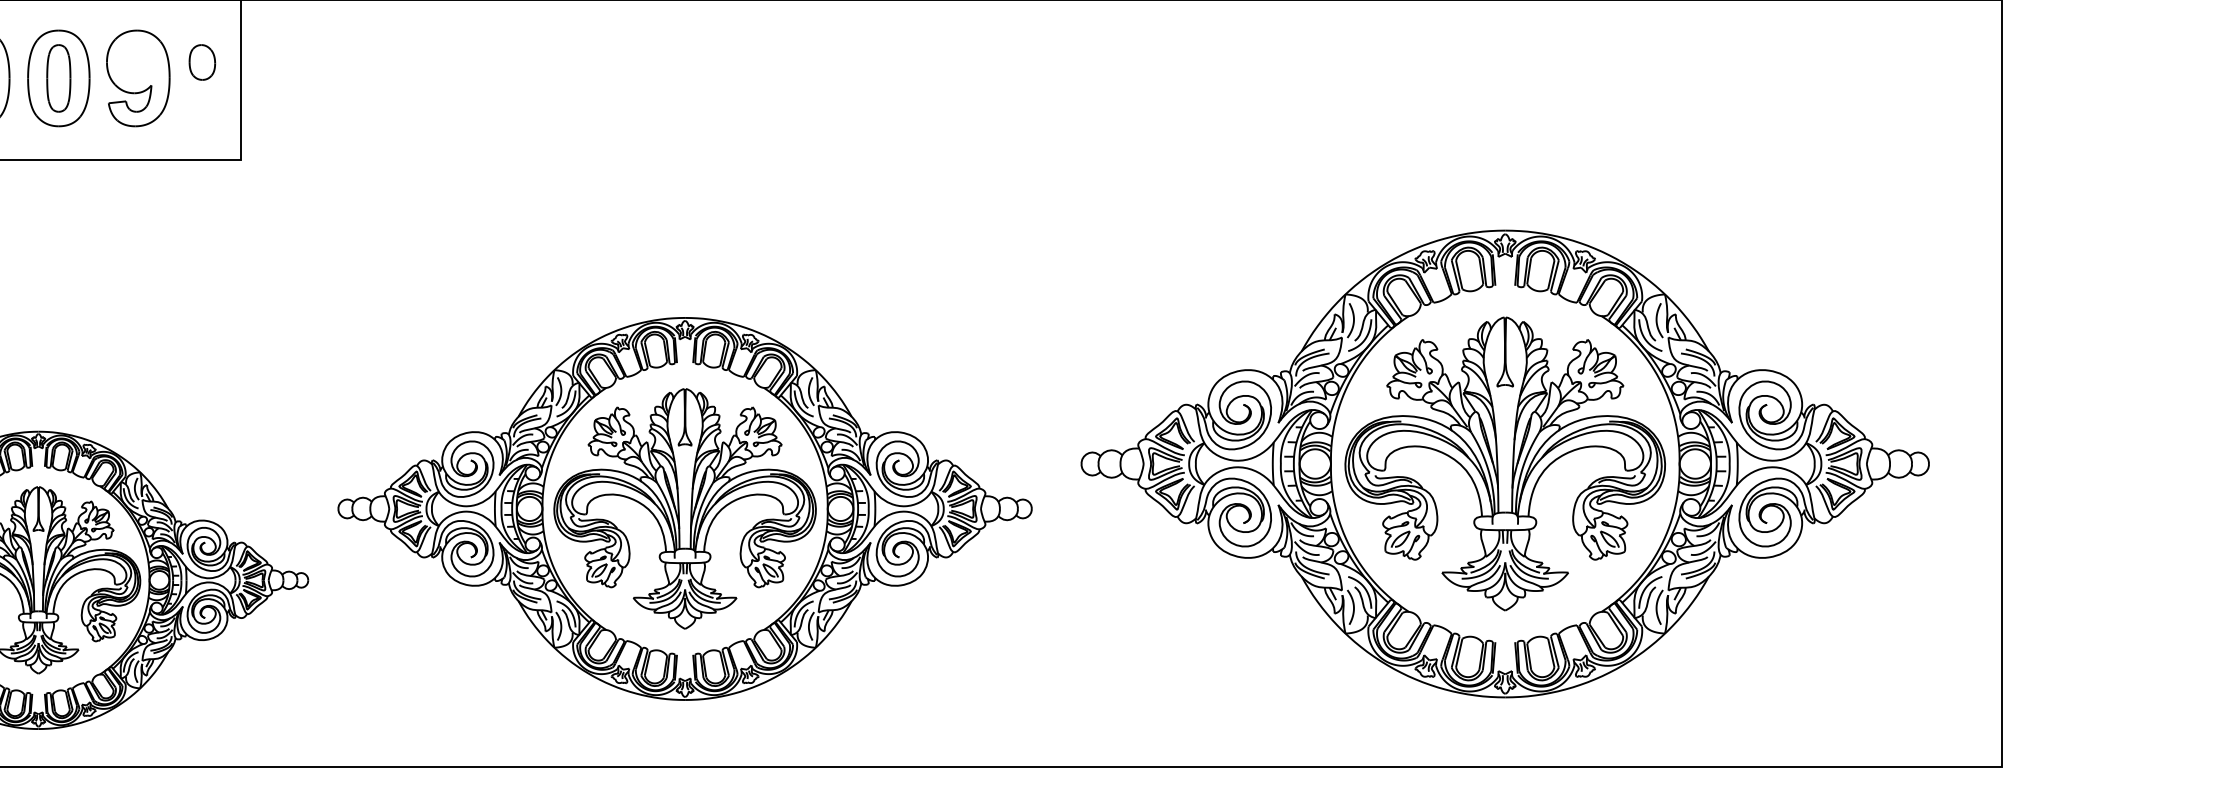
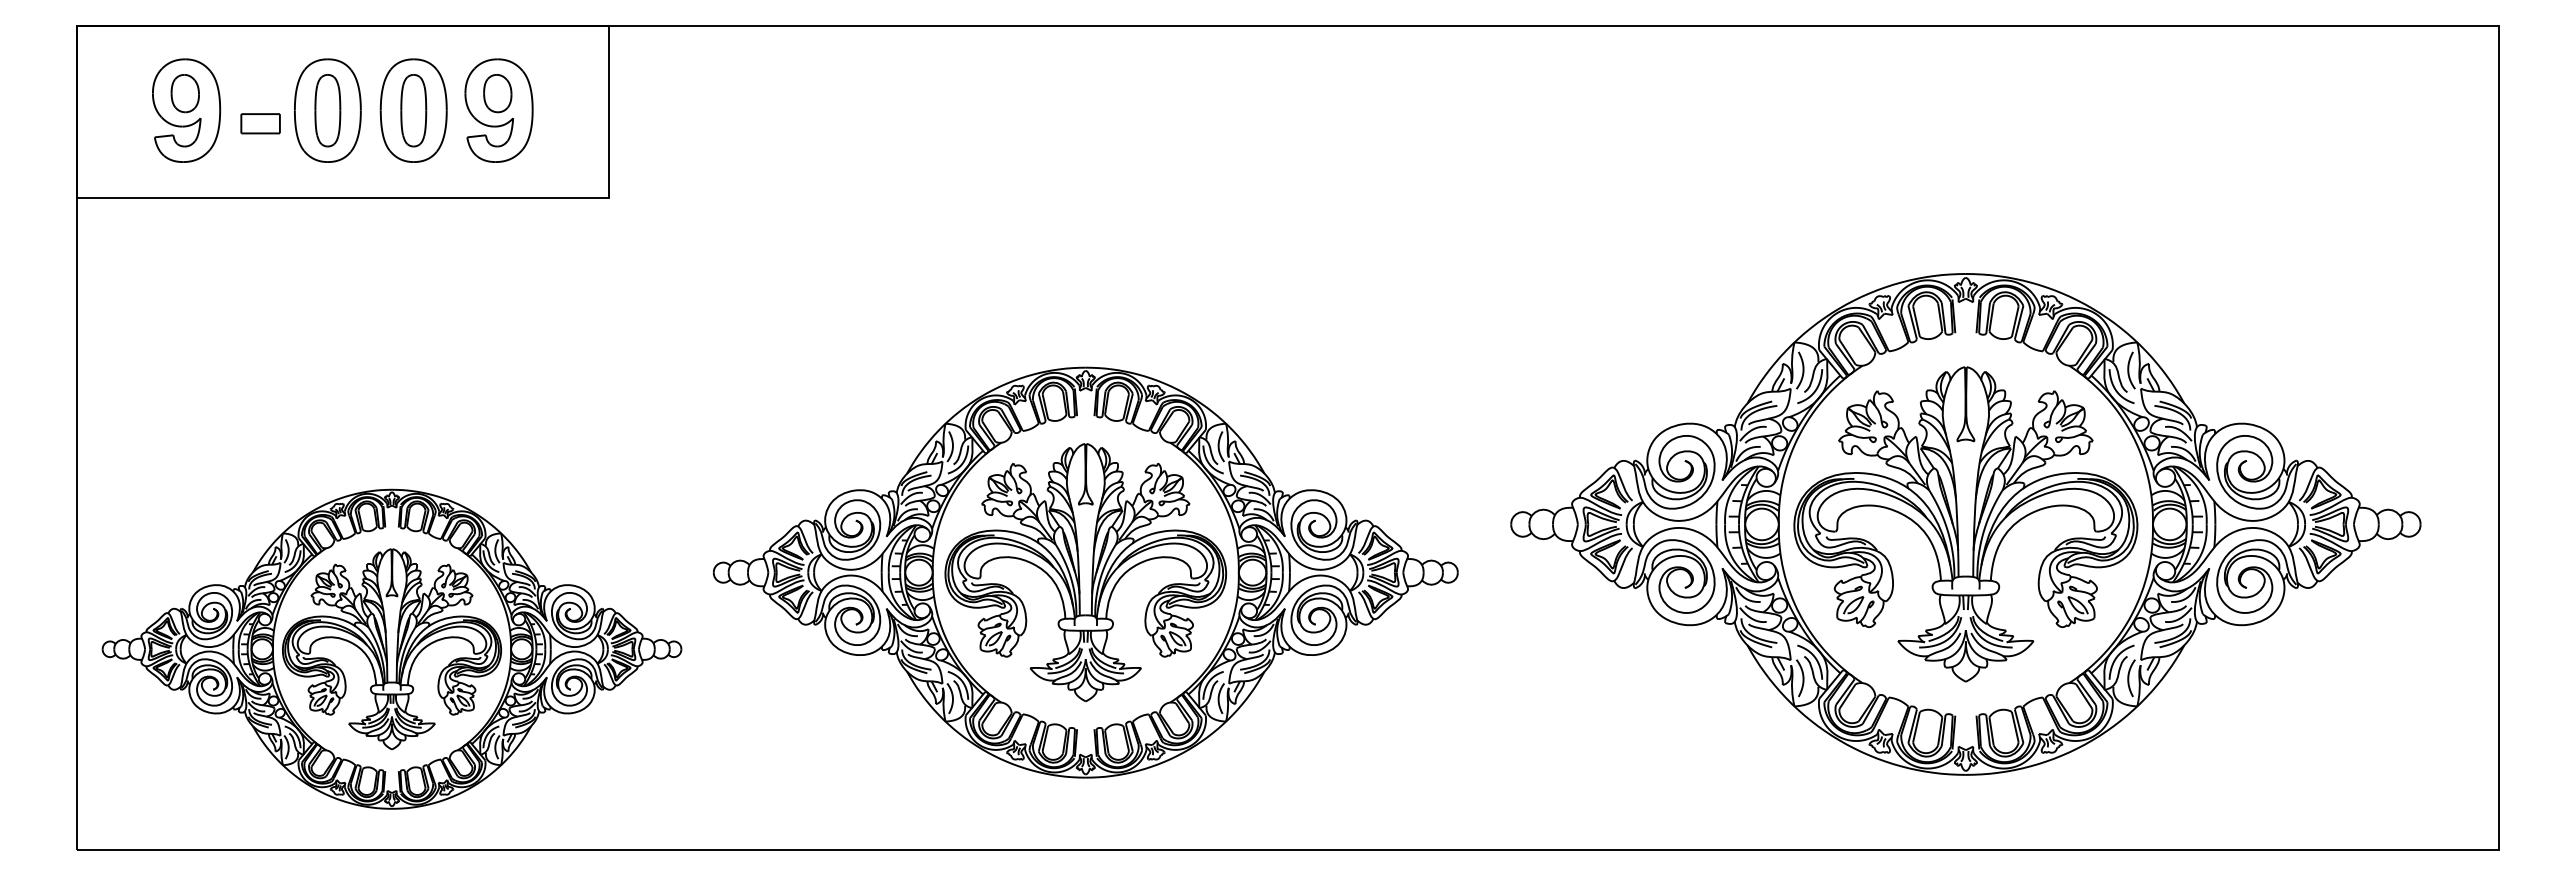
part: (202, 62) -> (497, 93), moved

